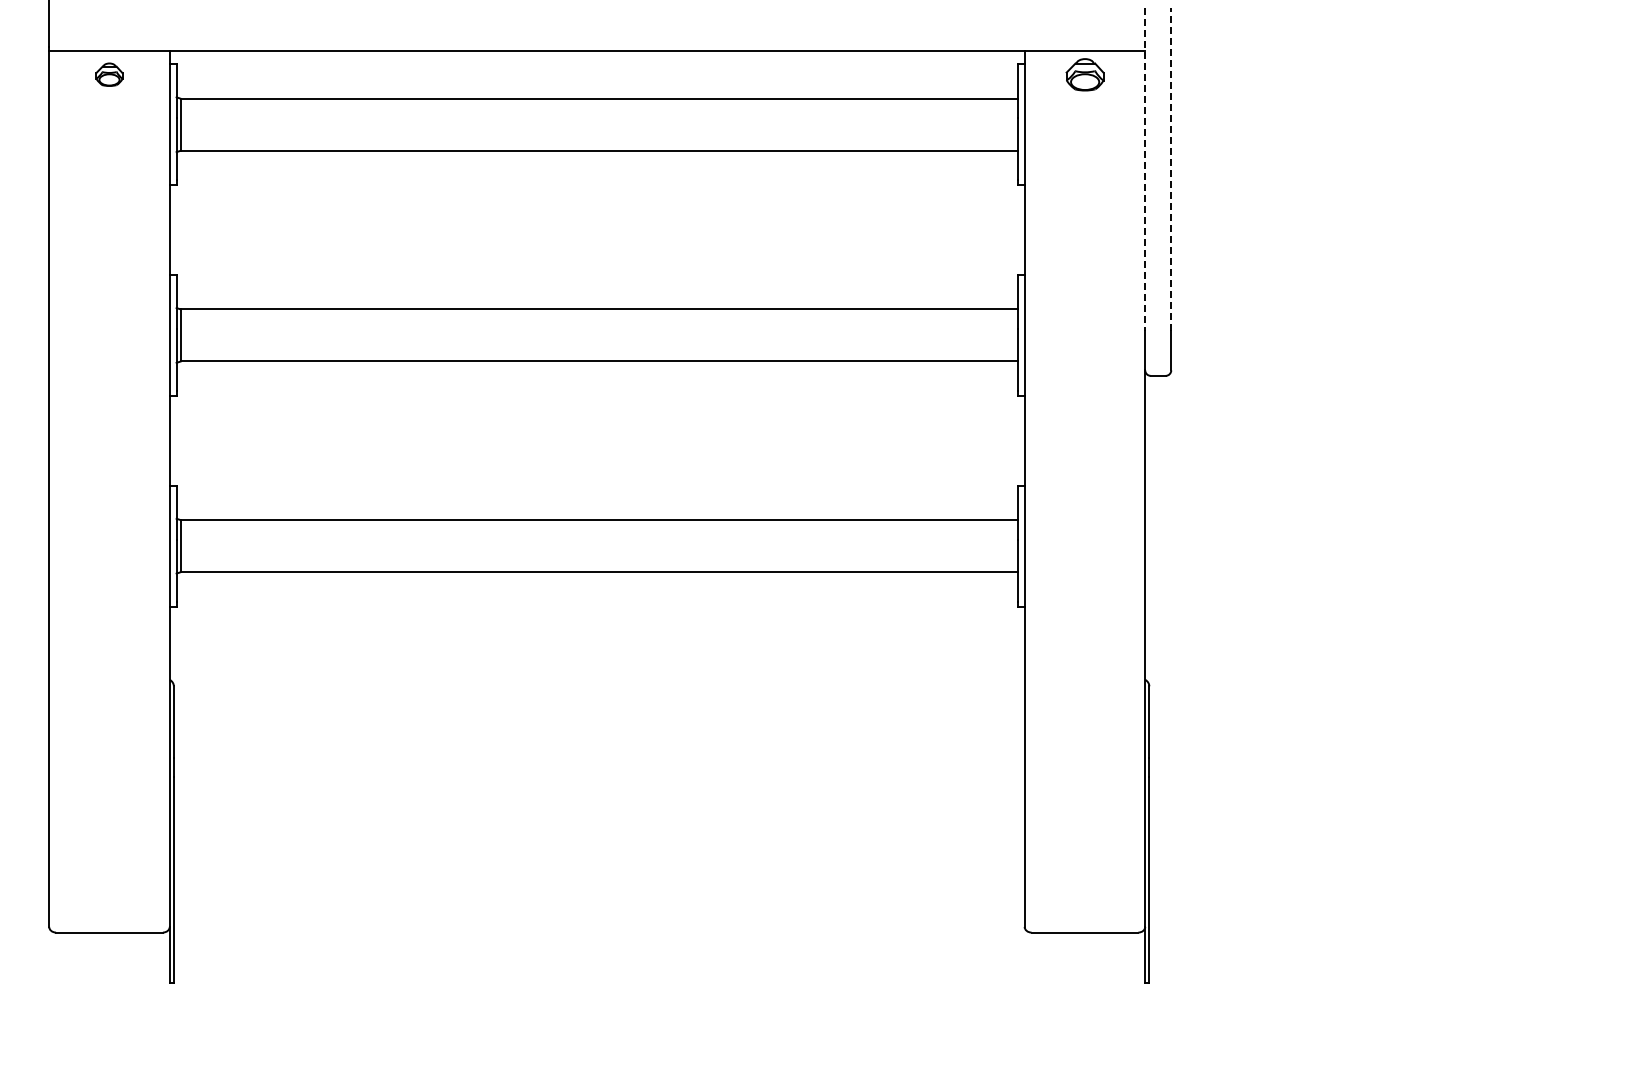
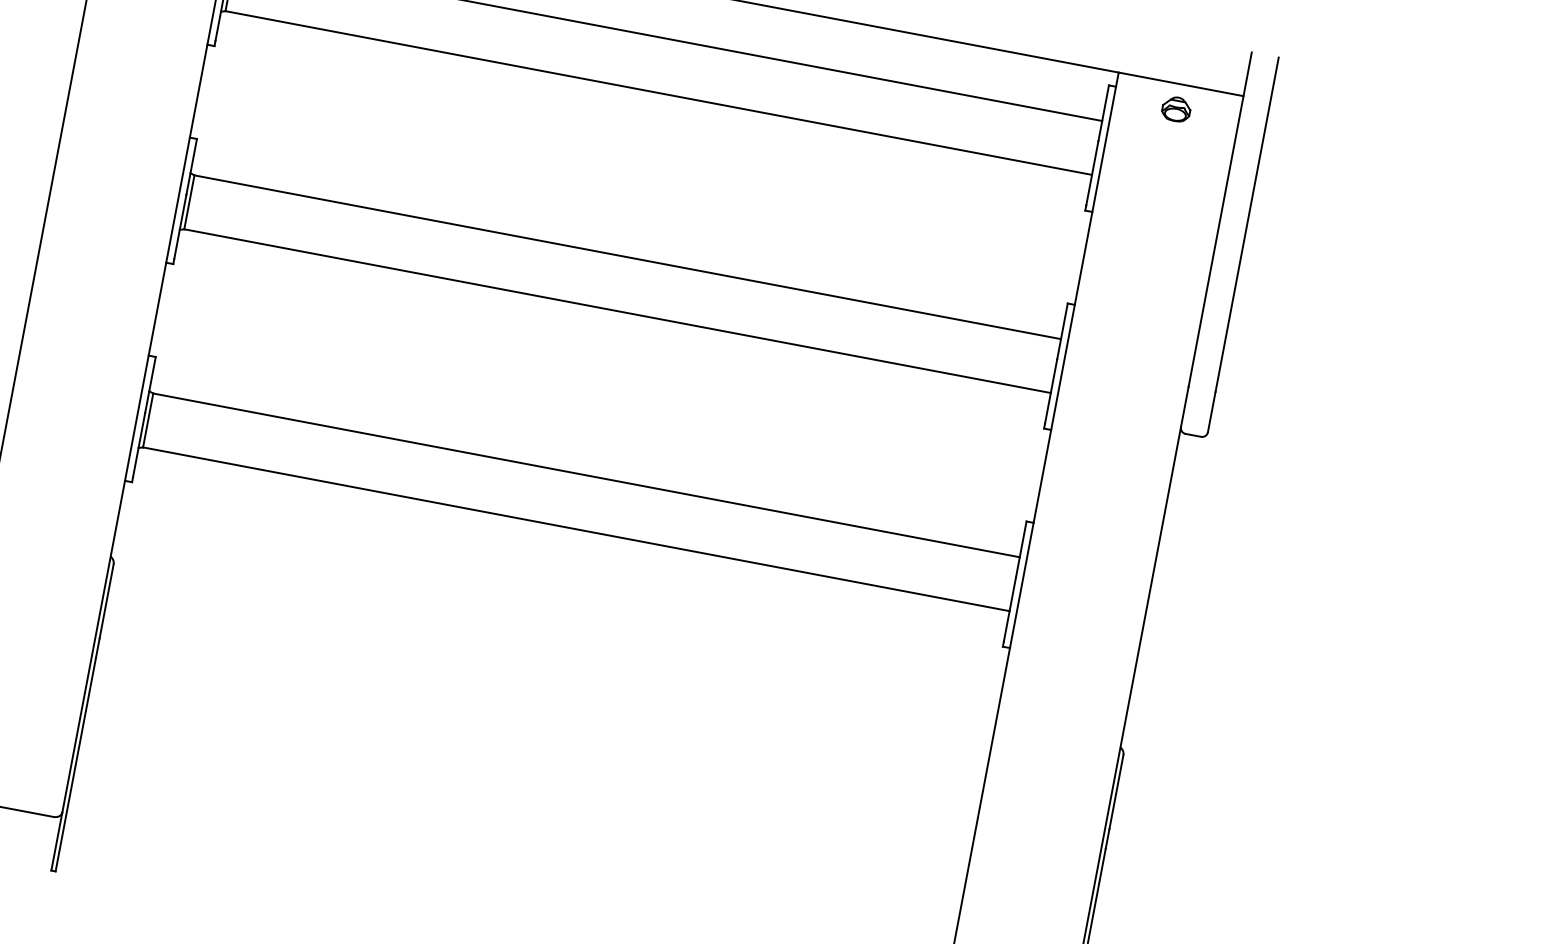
part: (1084, 74) -> (1176, 108), size x0.71
line: (1145, 169) -> (1220, 219), dashed -> solid
line: (1171, 169) -> (1247, 224), dashed -> solid

